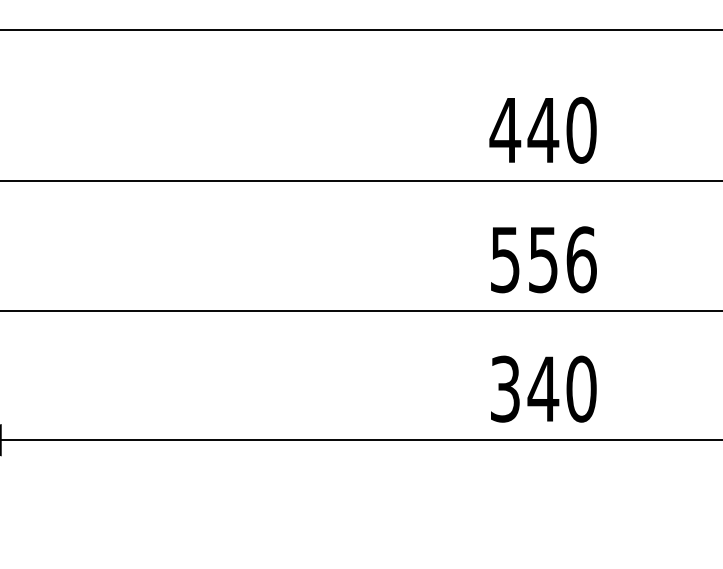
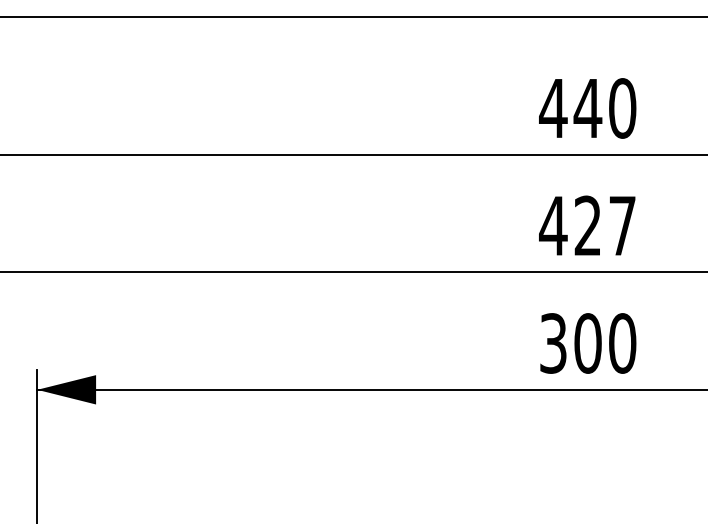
text: (542, 259) -> (587, 225), 556 -> 427
text: (542, 389) -> (587, 343), 340 -> 300

